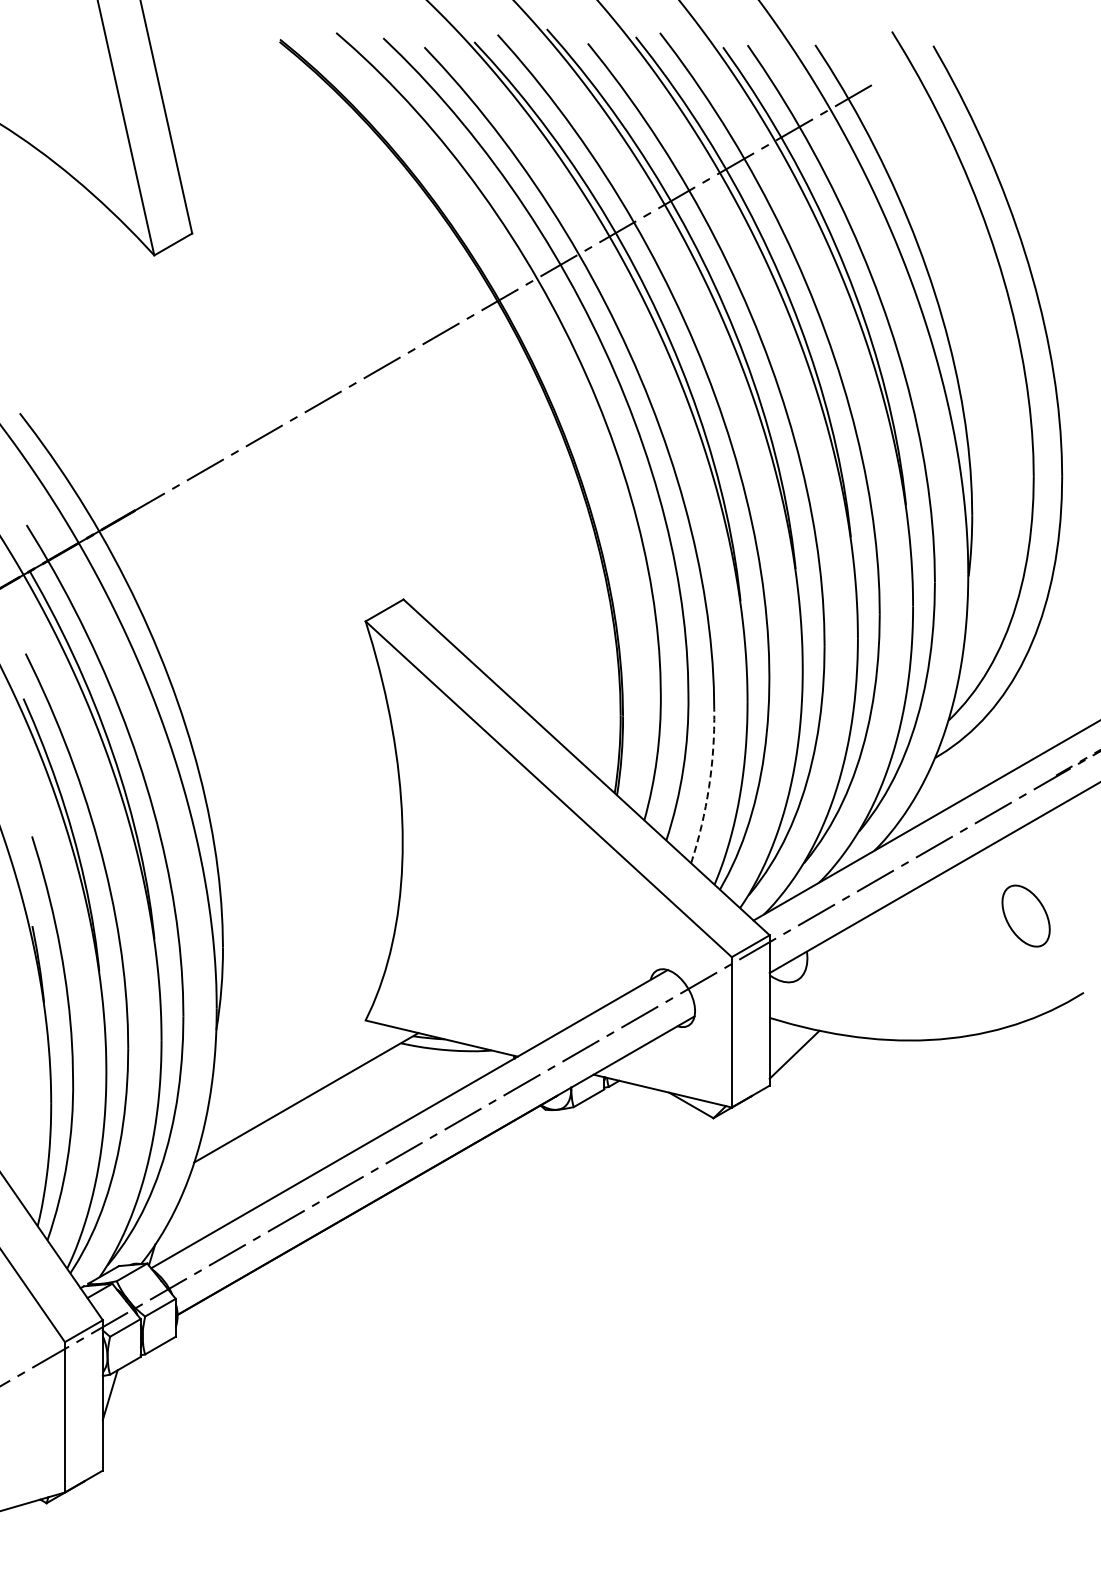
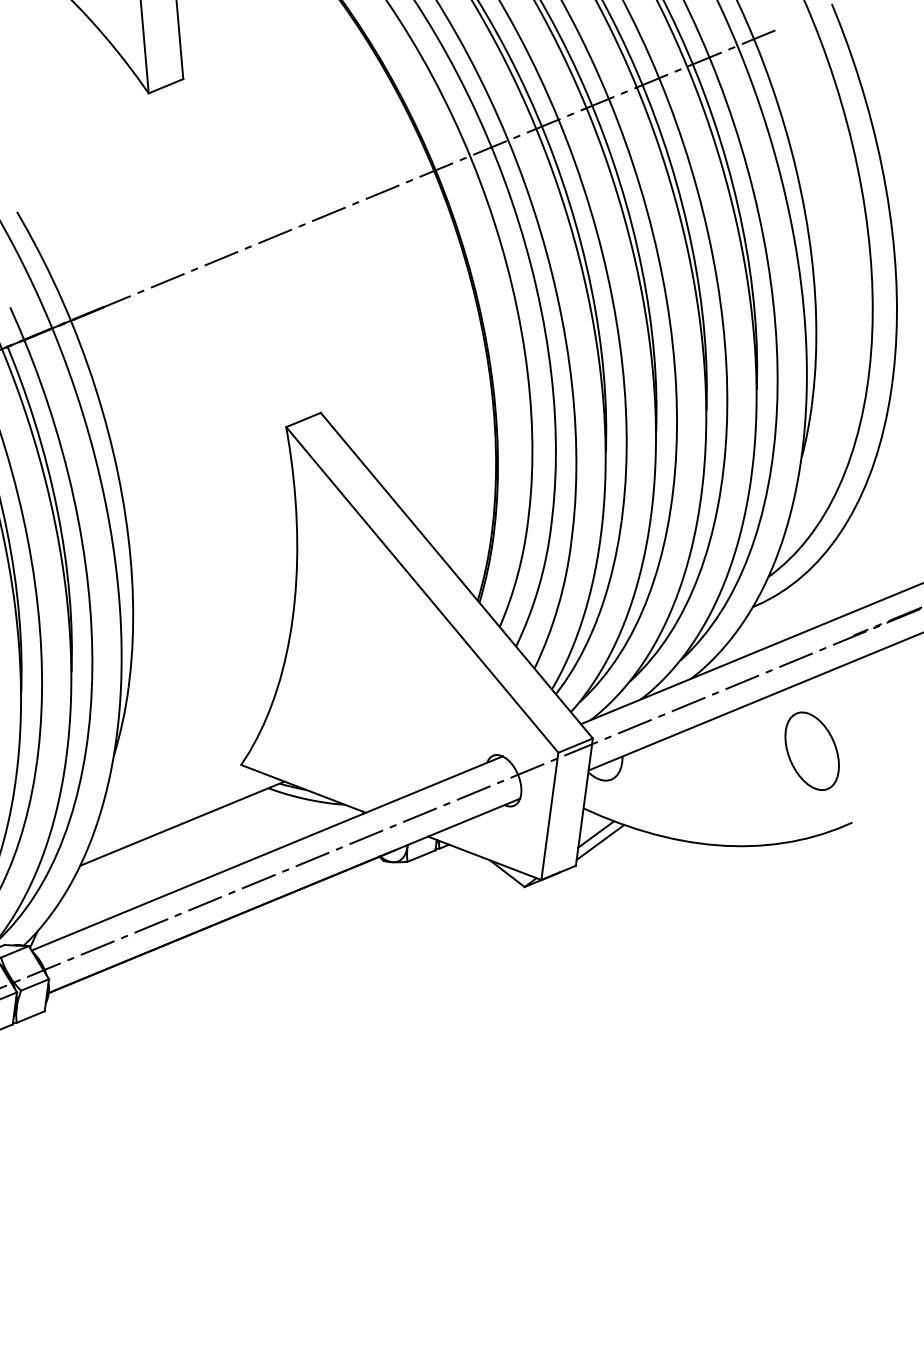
arc: (709, 787) -> (558, 606), dashed -> solid
part: (1025, 915) -> (811, 750), size x1.43
line: (788, 1046) -> (596, 834), added

